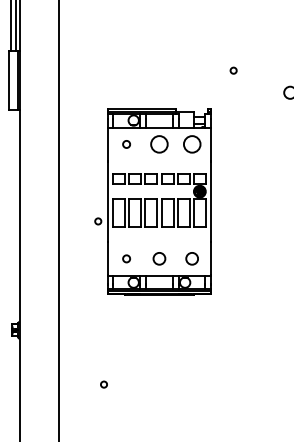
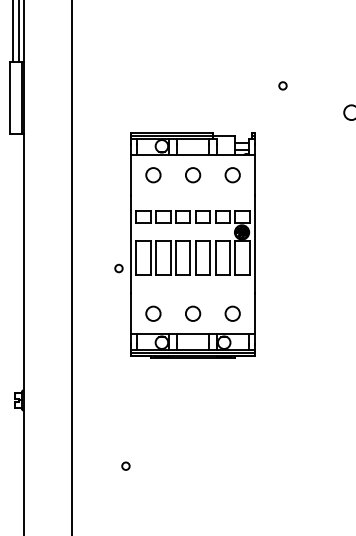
circle: (126, 144) -> (153, 175), size x1.67
circle: (159, 144) -> (193, 175), size x0.71
circle: (191, 144) -> (231, 175), size x0.71
circle: (126, 258) -> (153, 313), size x1.67

